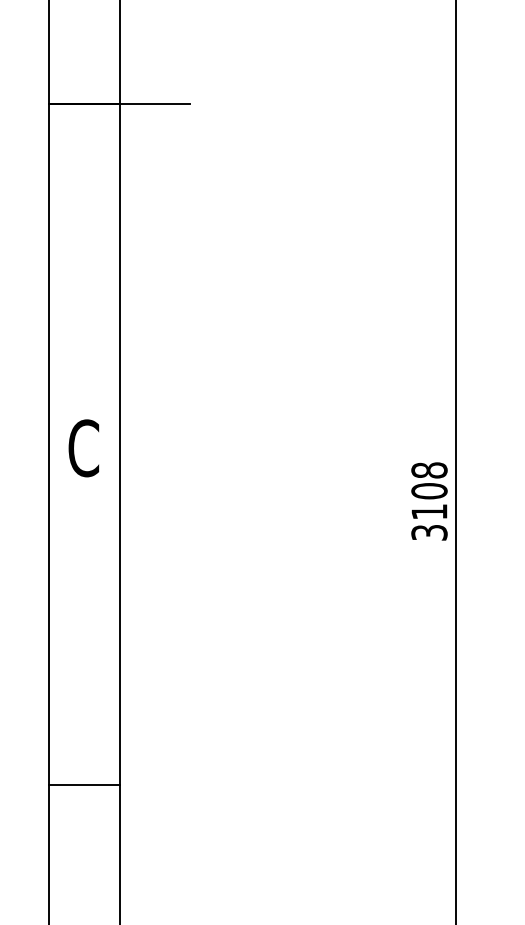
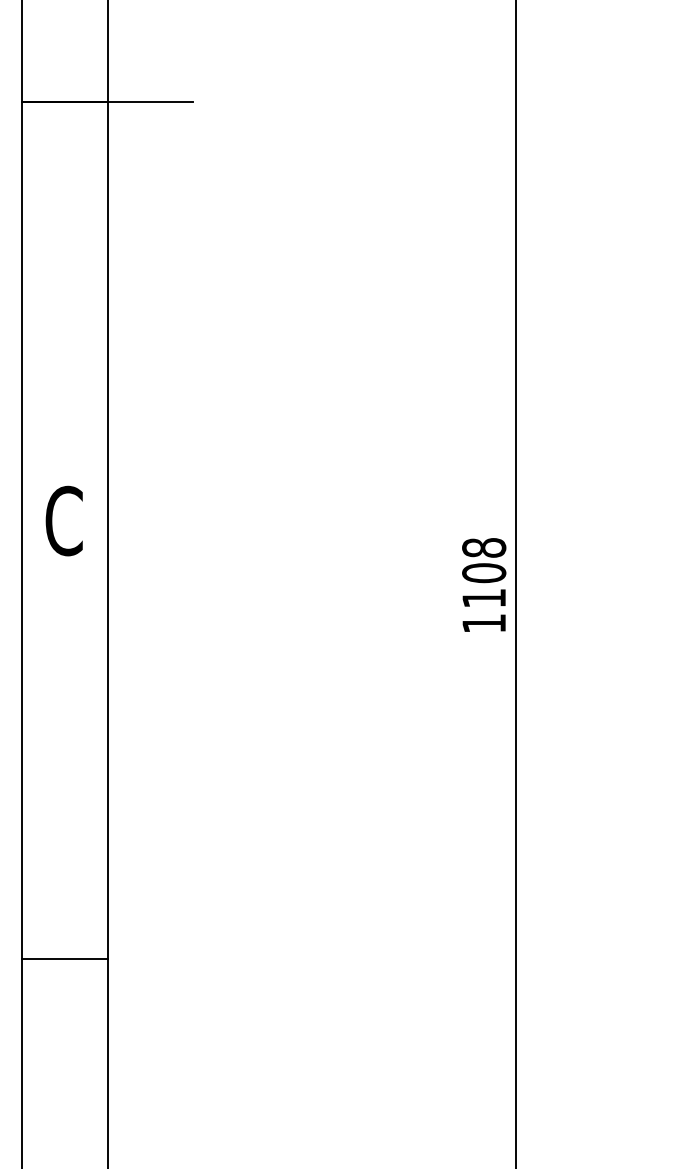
text: (429, 532) -> (484, 623), 3108 -> 1108
line: (84, 785) -> (64, 959), moved

